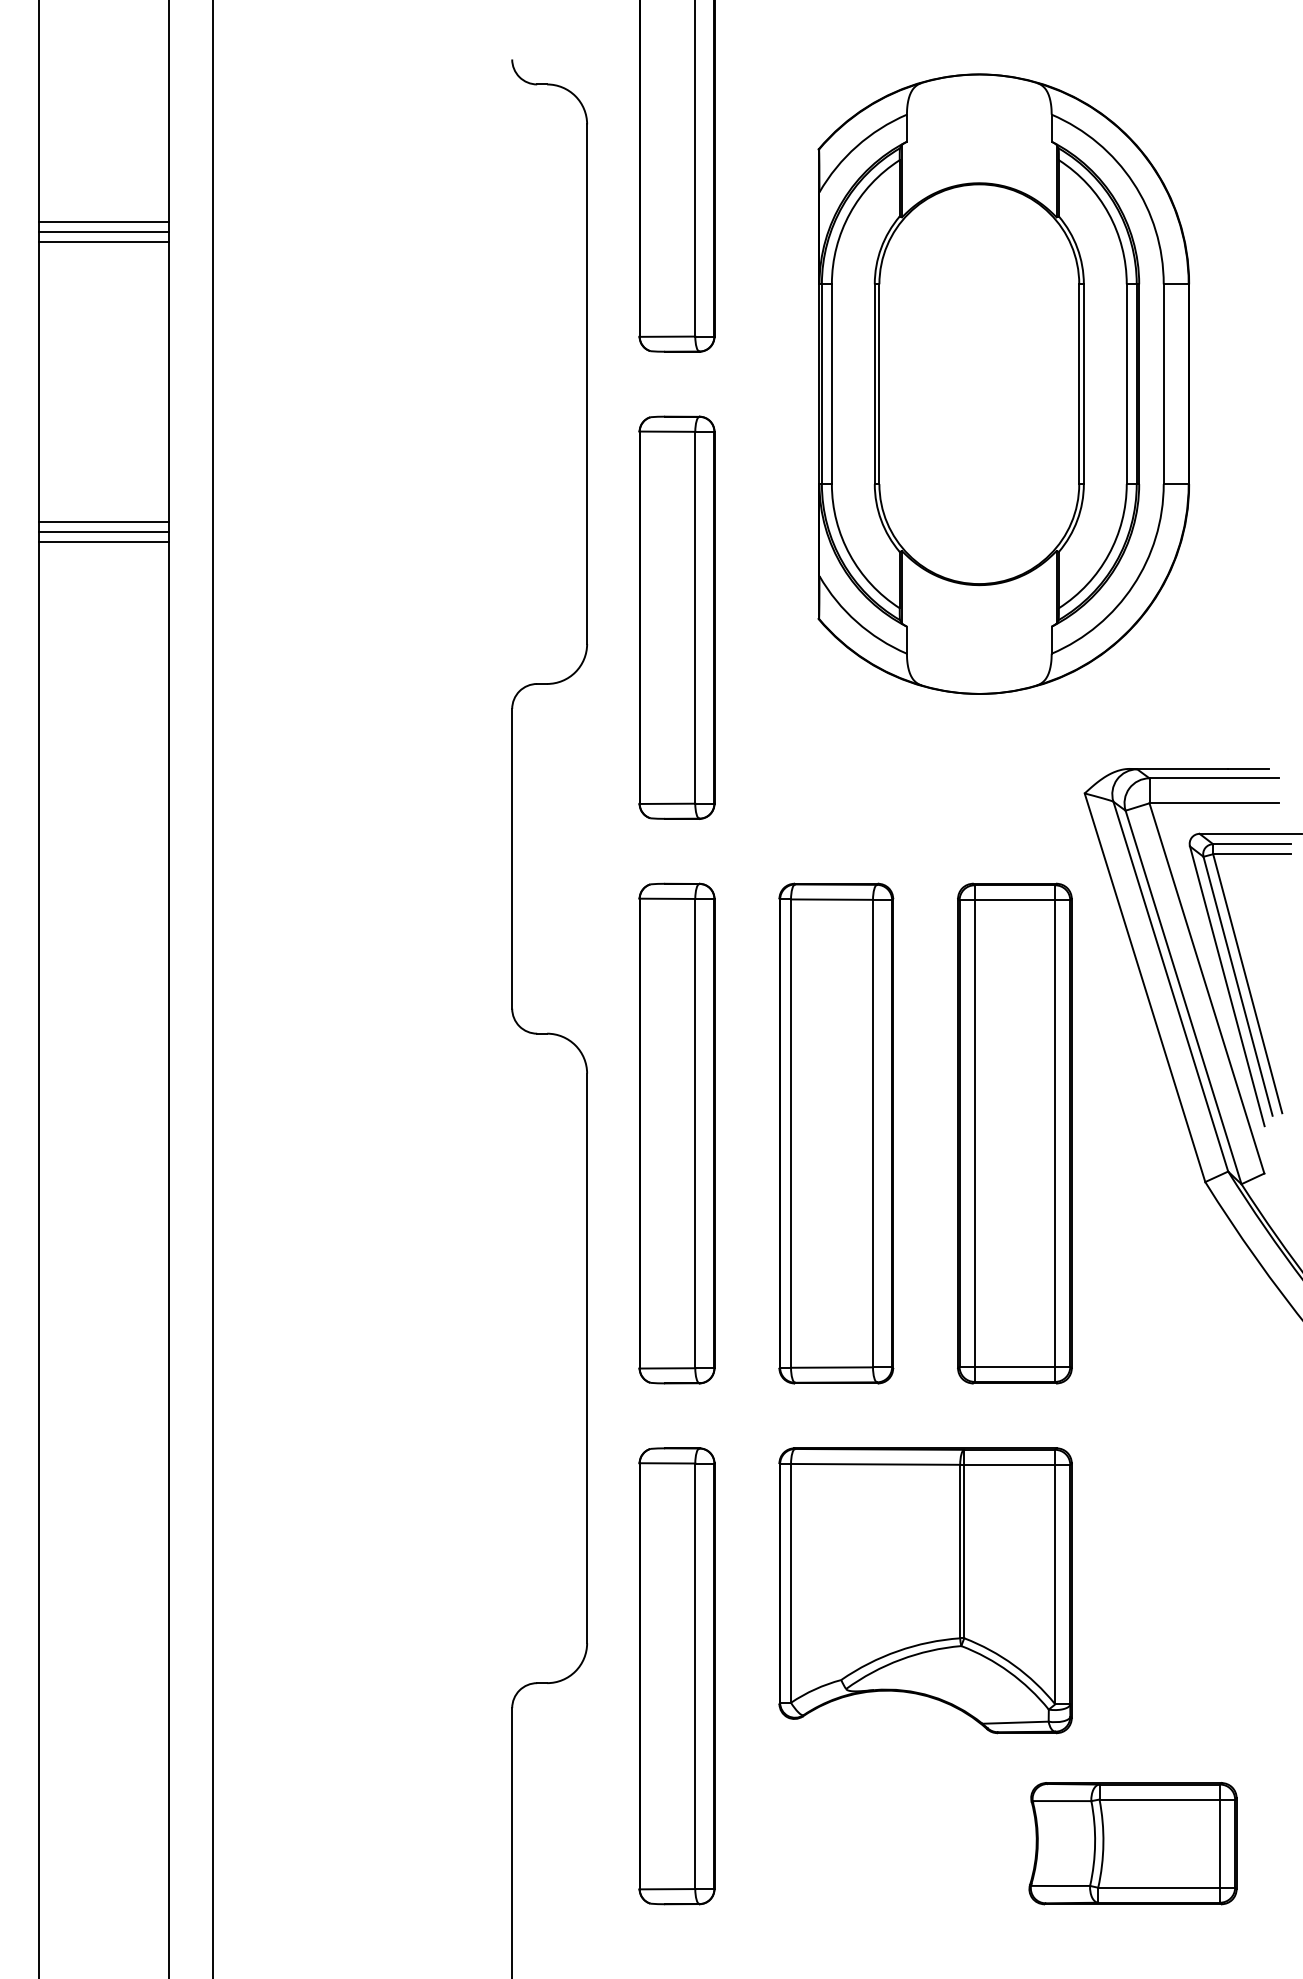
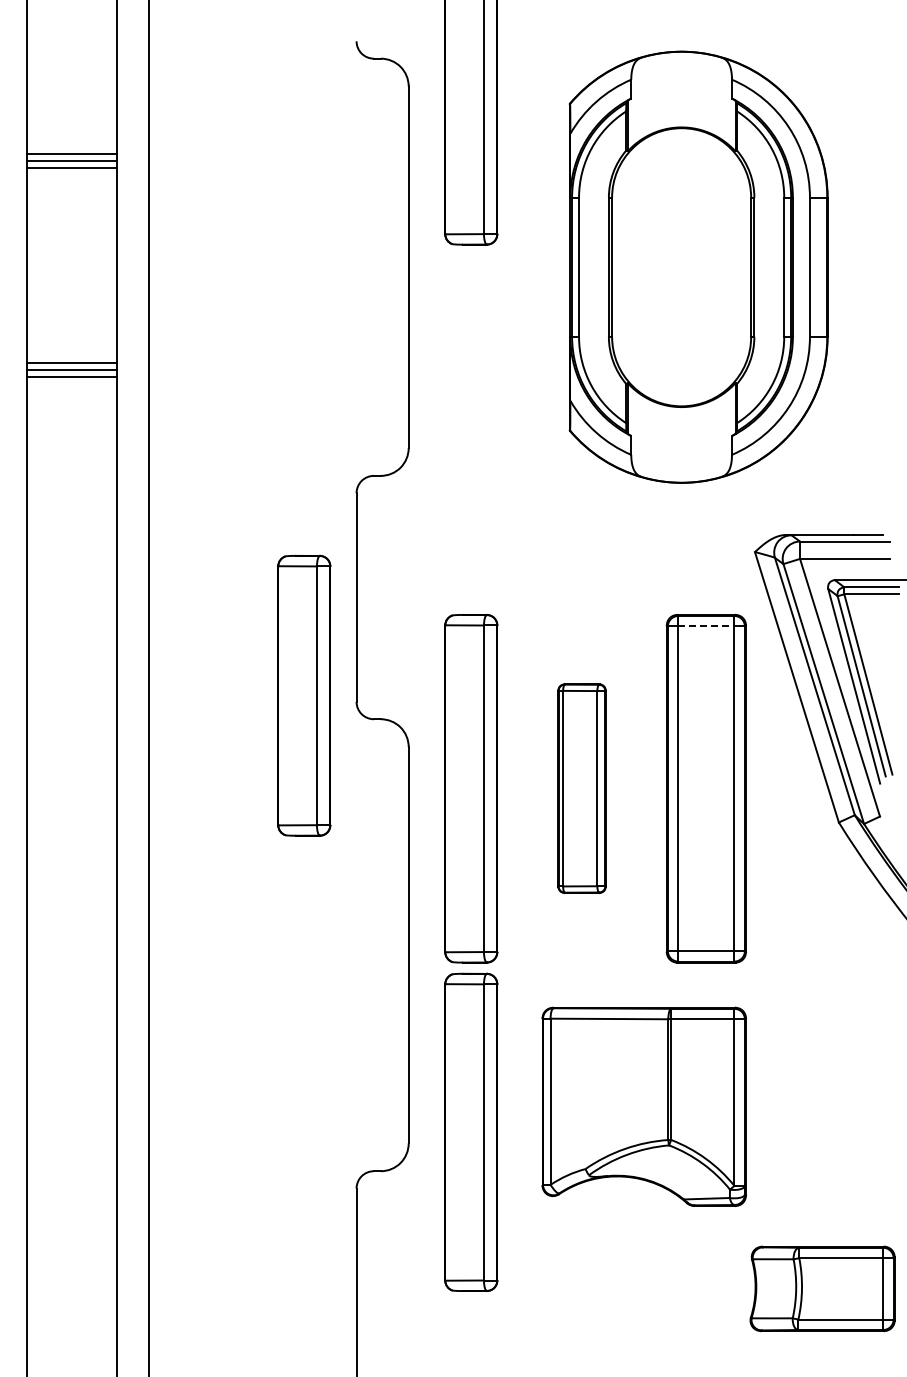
part: (677, 617) -> (304, 695), moved
line: (1015, 900) -> (706, 626), solid -> dashed
part: (835, 1133) -> (581, 788), size x0.6
part: (677, 1674) -> (471, 1131), moved
part: (1132, 1843) -> (822, 1288), moved

